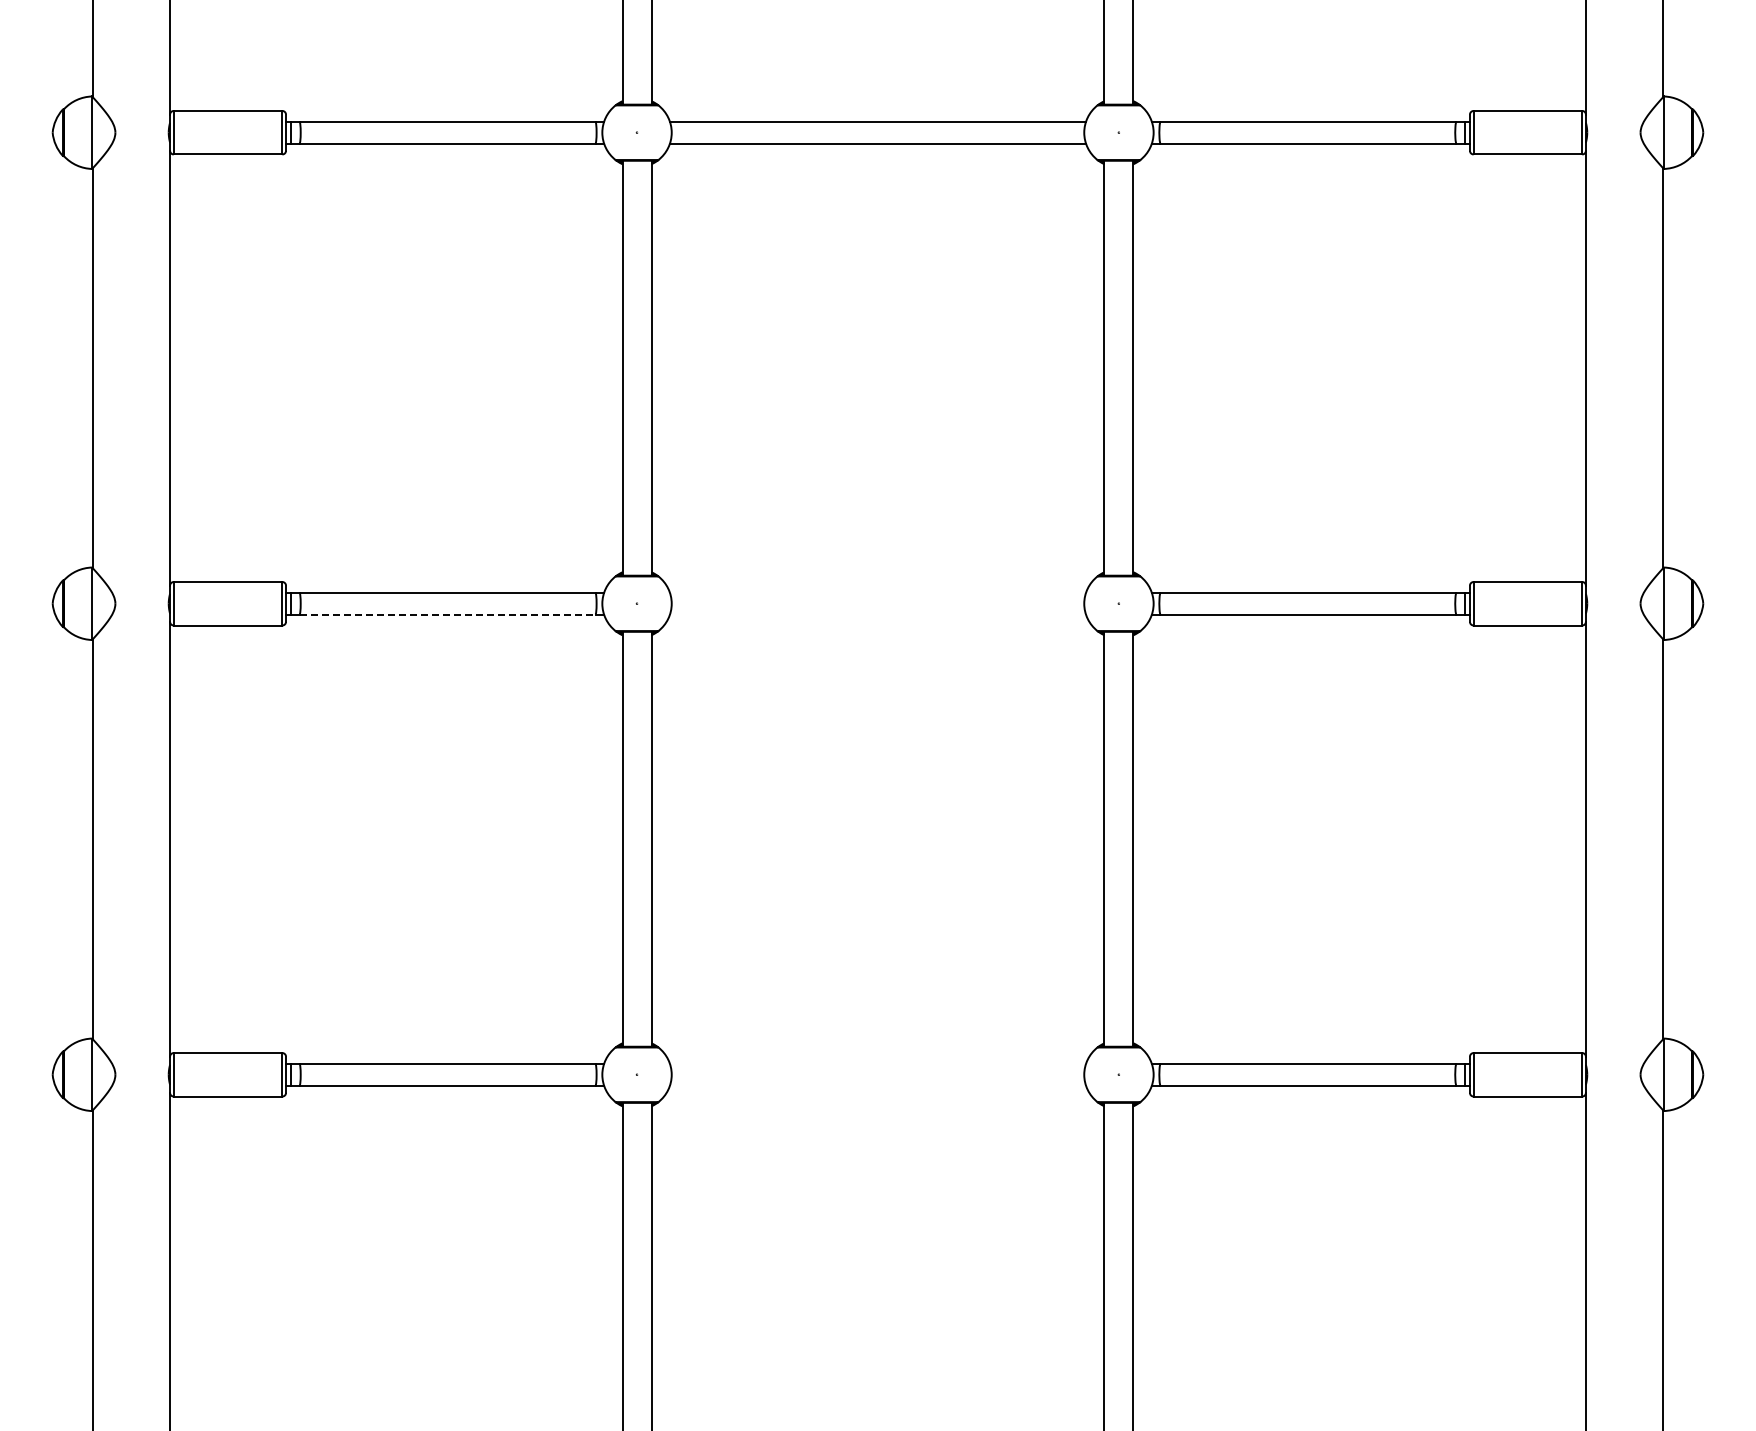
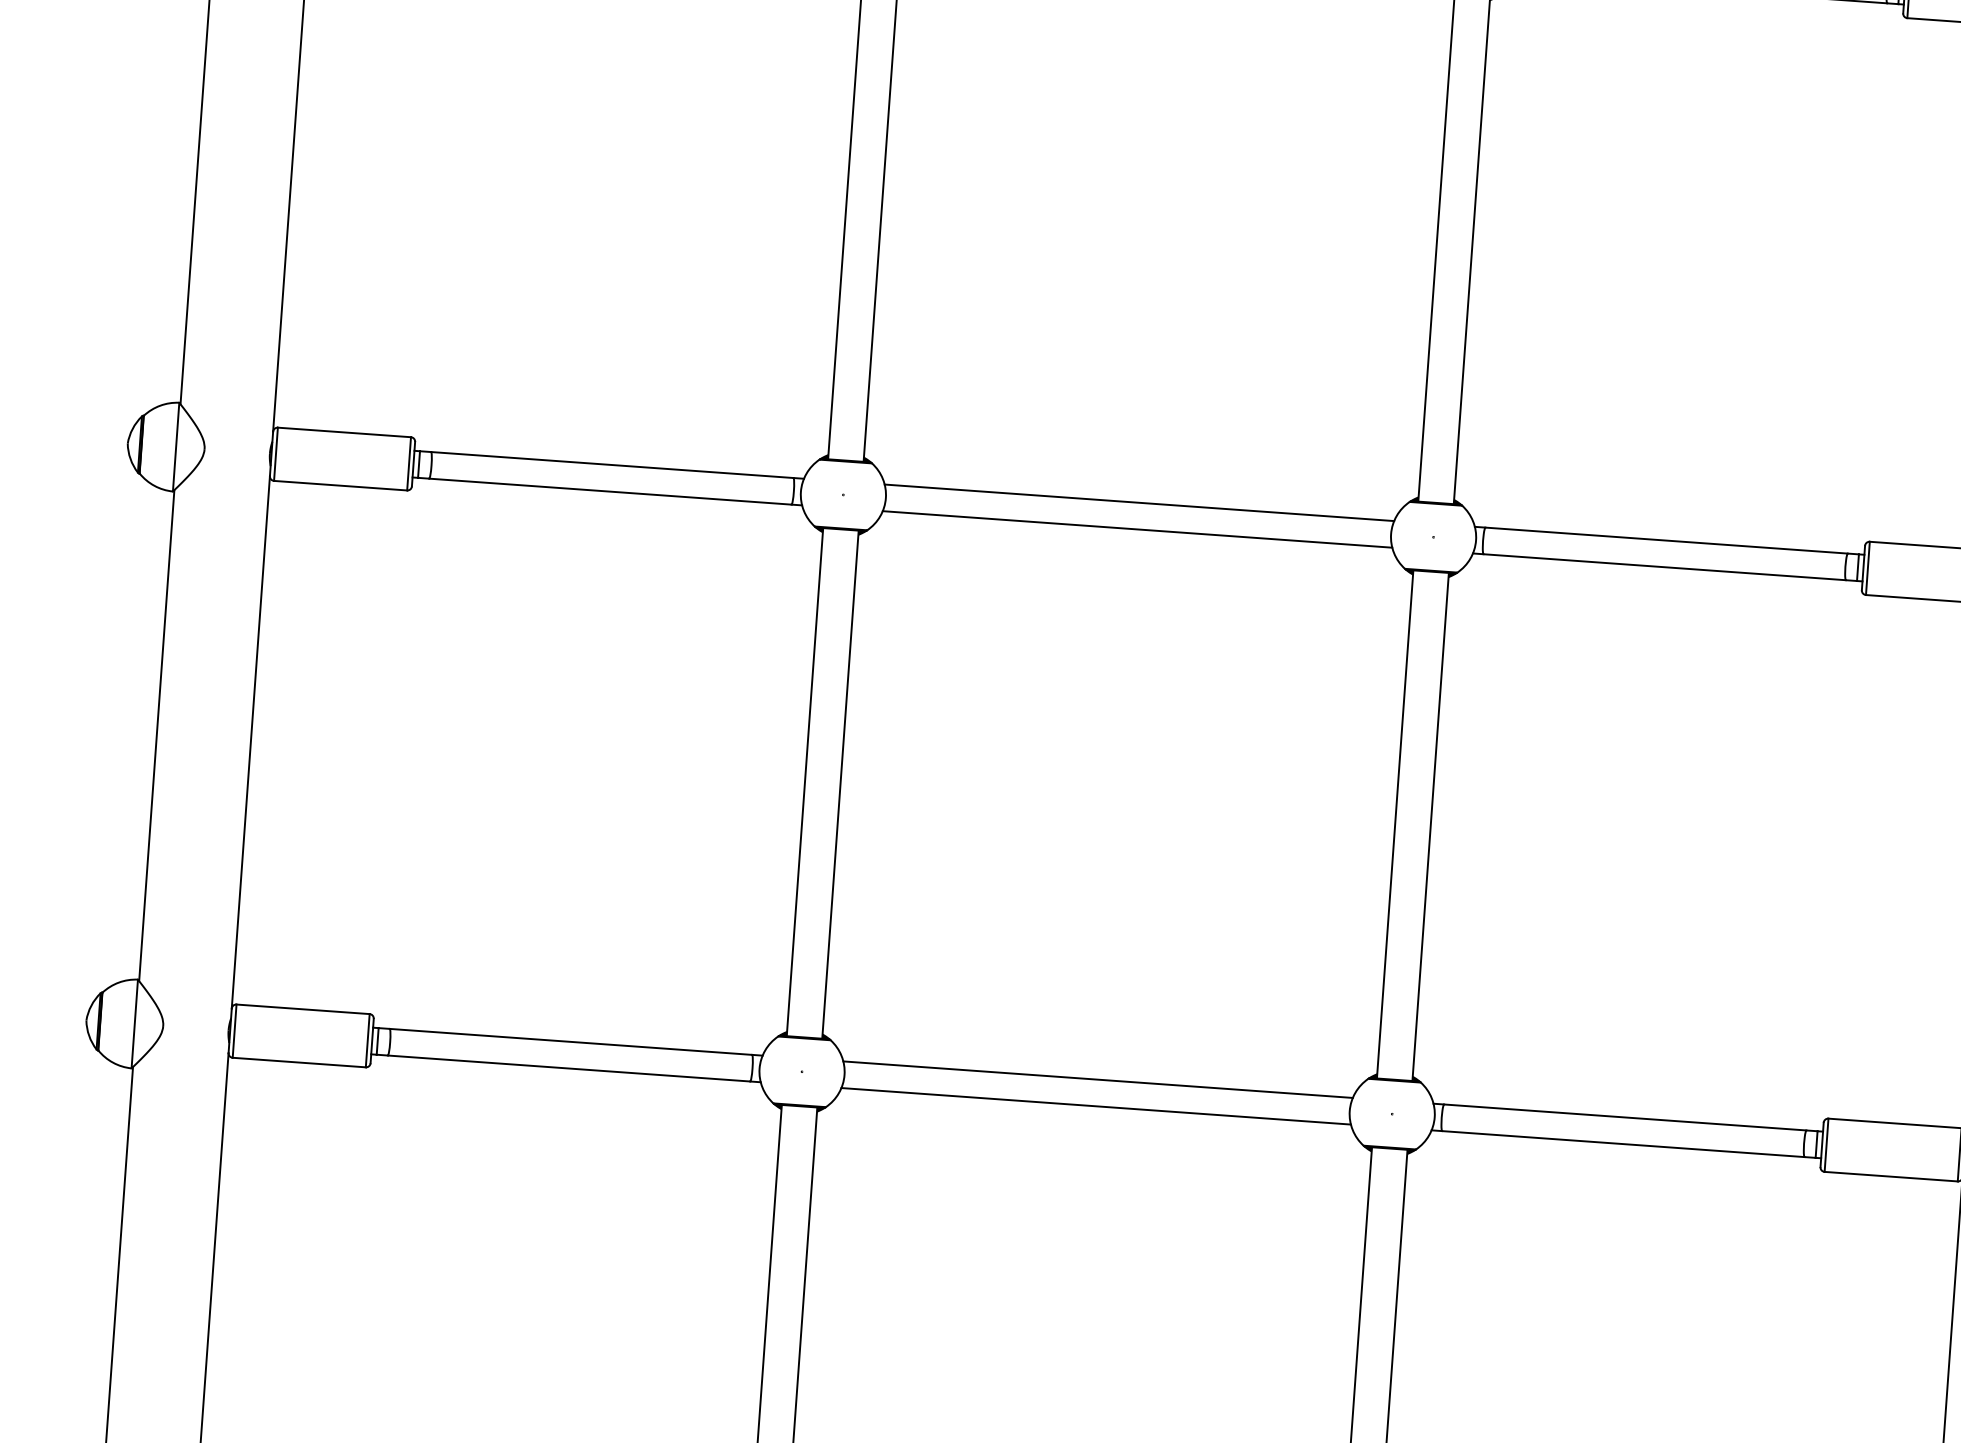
line: (877, 592) -> (1138, 502), added
line: (447, 614) -> (610, 491), dashed -> solid
line: (877, 614) -> (1136, 529), added
line: (877, 1063) -> (1097, 1079), added
line: (877, 1085) -> (1095, 1106), added

